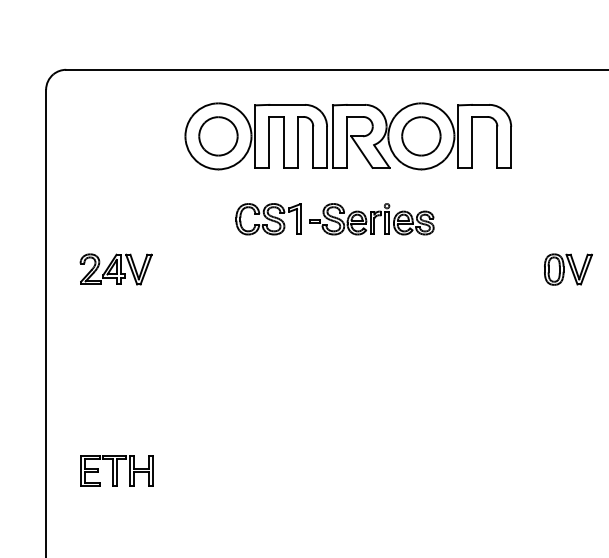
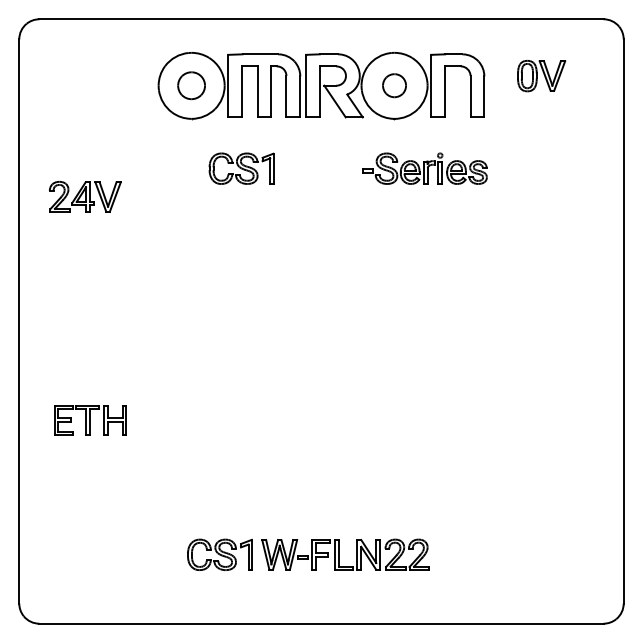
part: (218, 136) -> (191, 85), size x0.7
part: (421, 136) -> (394, 85), size x0.6
part: (371, 219) -> (424, 168), moved
part: (116, 269) -> (85, 196), moved
part: (568, 270) -> (541, 76), moved

